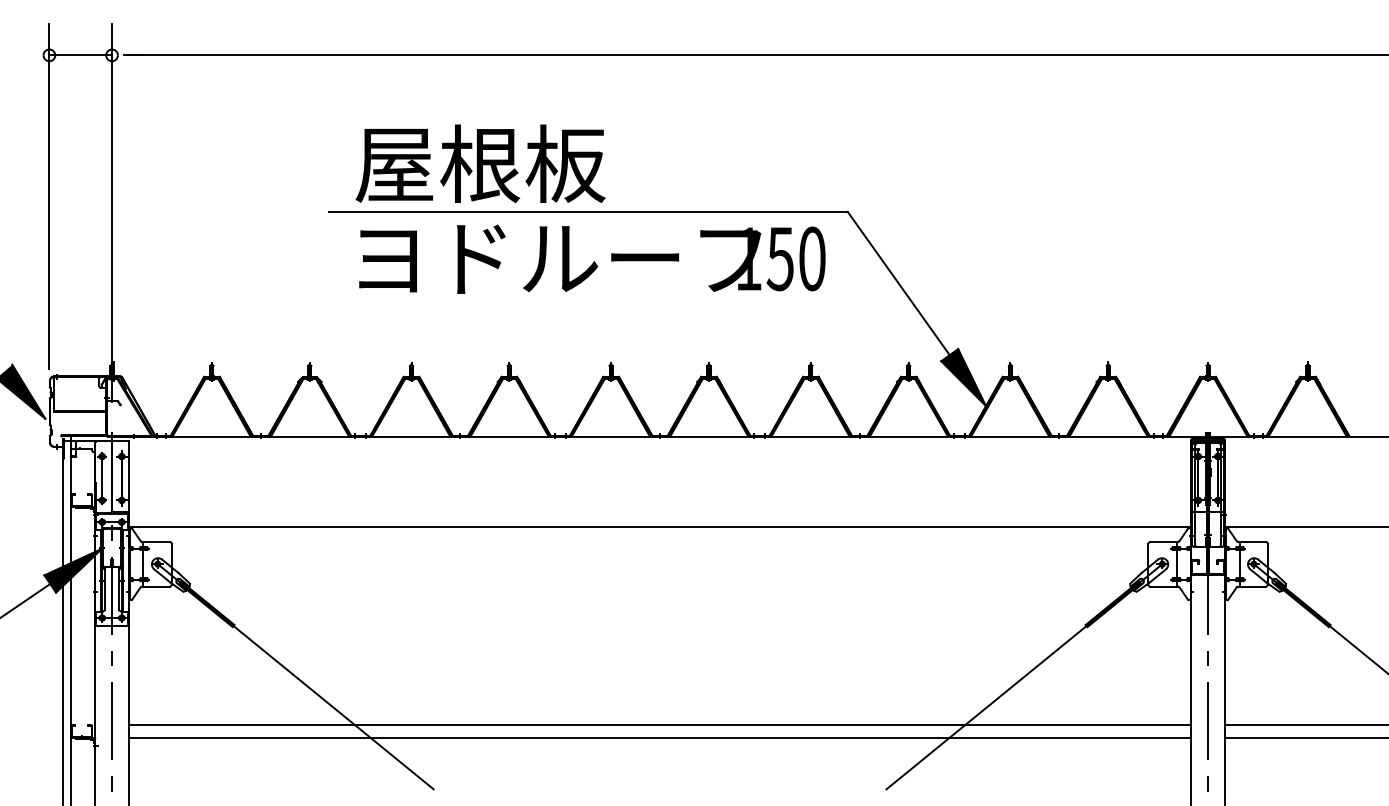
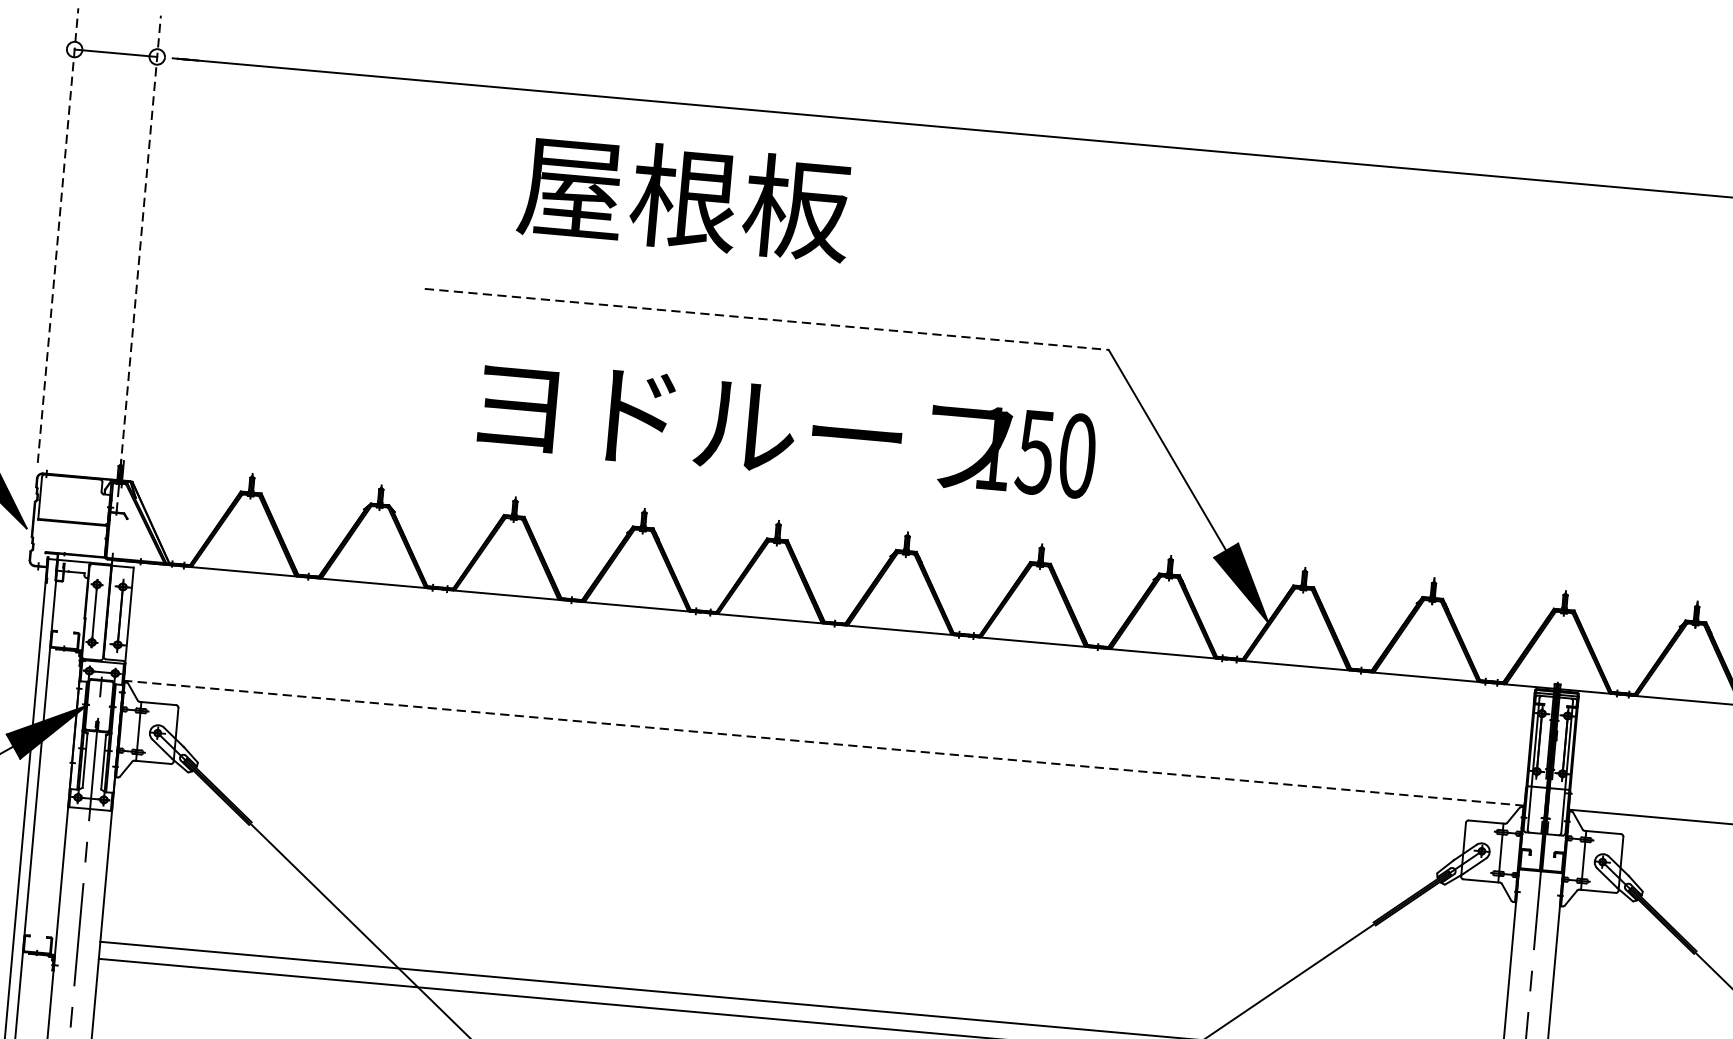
text: (480, 163) -> (684, 197), moved
line: (49, 195) -> (58, 234), solid -> dashed
line: (112, 211) -> (139, 262), solid -> dashed
line: (588, 211) -> (766, 318), solid -> dashed
text: (592, 258) -> (787, 429), moved
line: (659, 527) -> (823, 743), solid -> dashed

